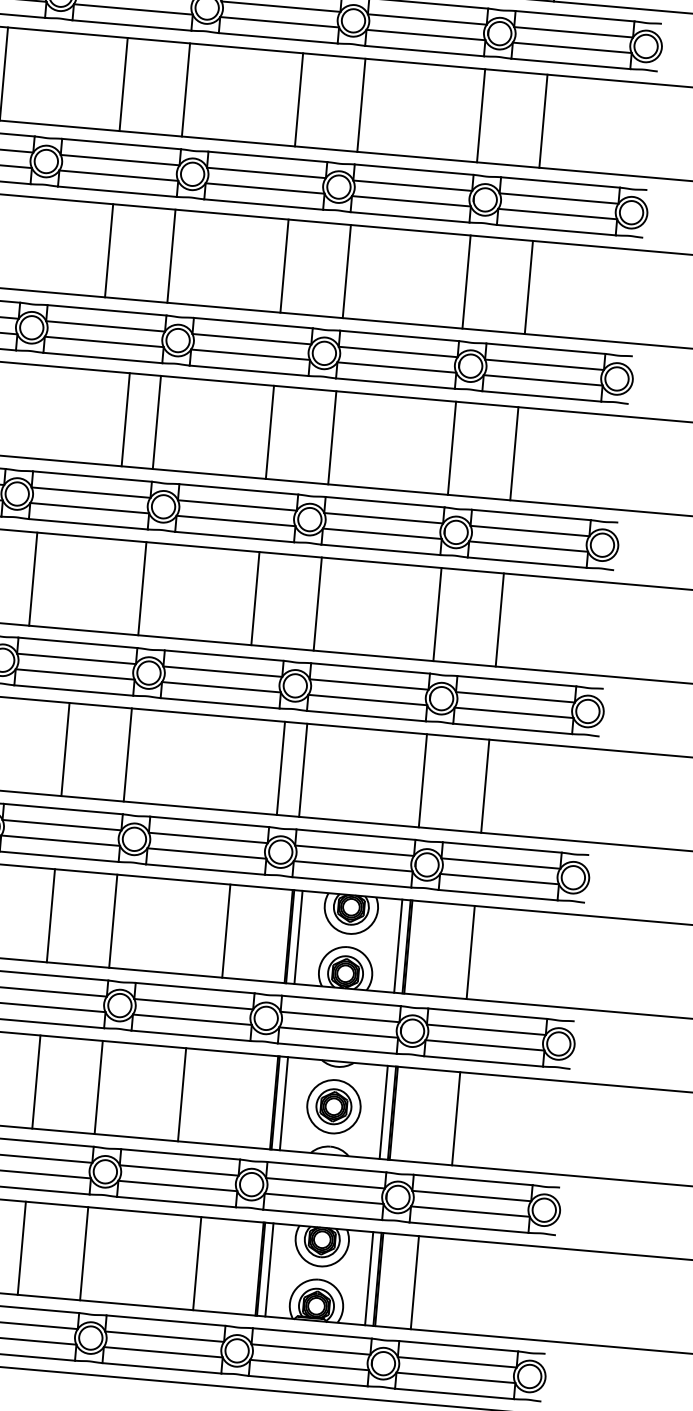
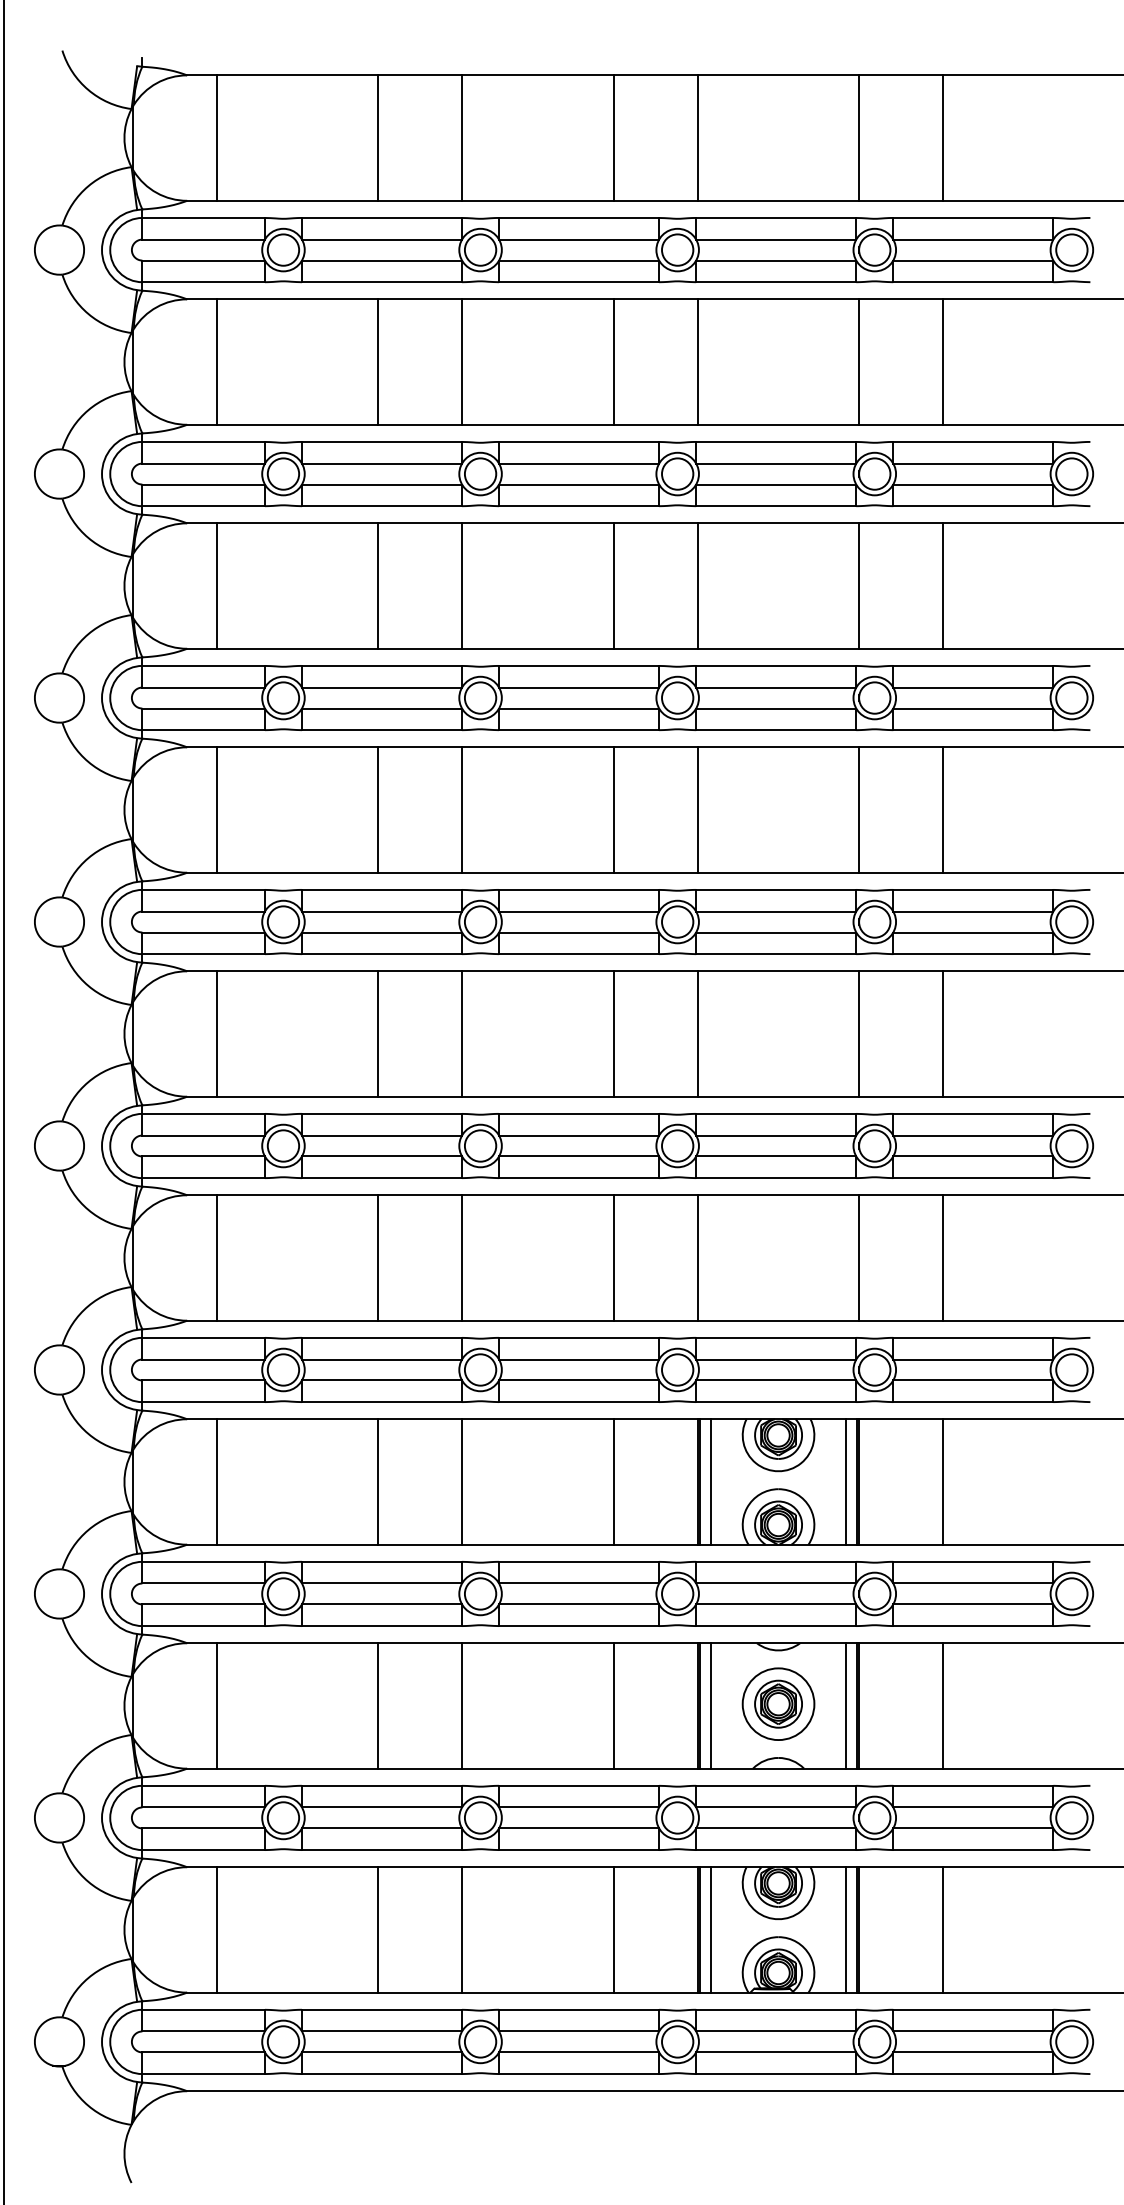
line: (125, 419) -> (377, 809), moved
line: (33, 578) -> (377, 1033), moved
line: (281, 768) -> (614, 1257), moved
line: (182, 1094) -> (614, 1705), moved
line: (415, 1282) -> (943, 1929), moved

